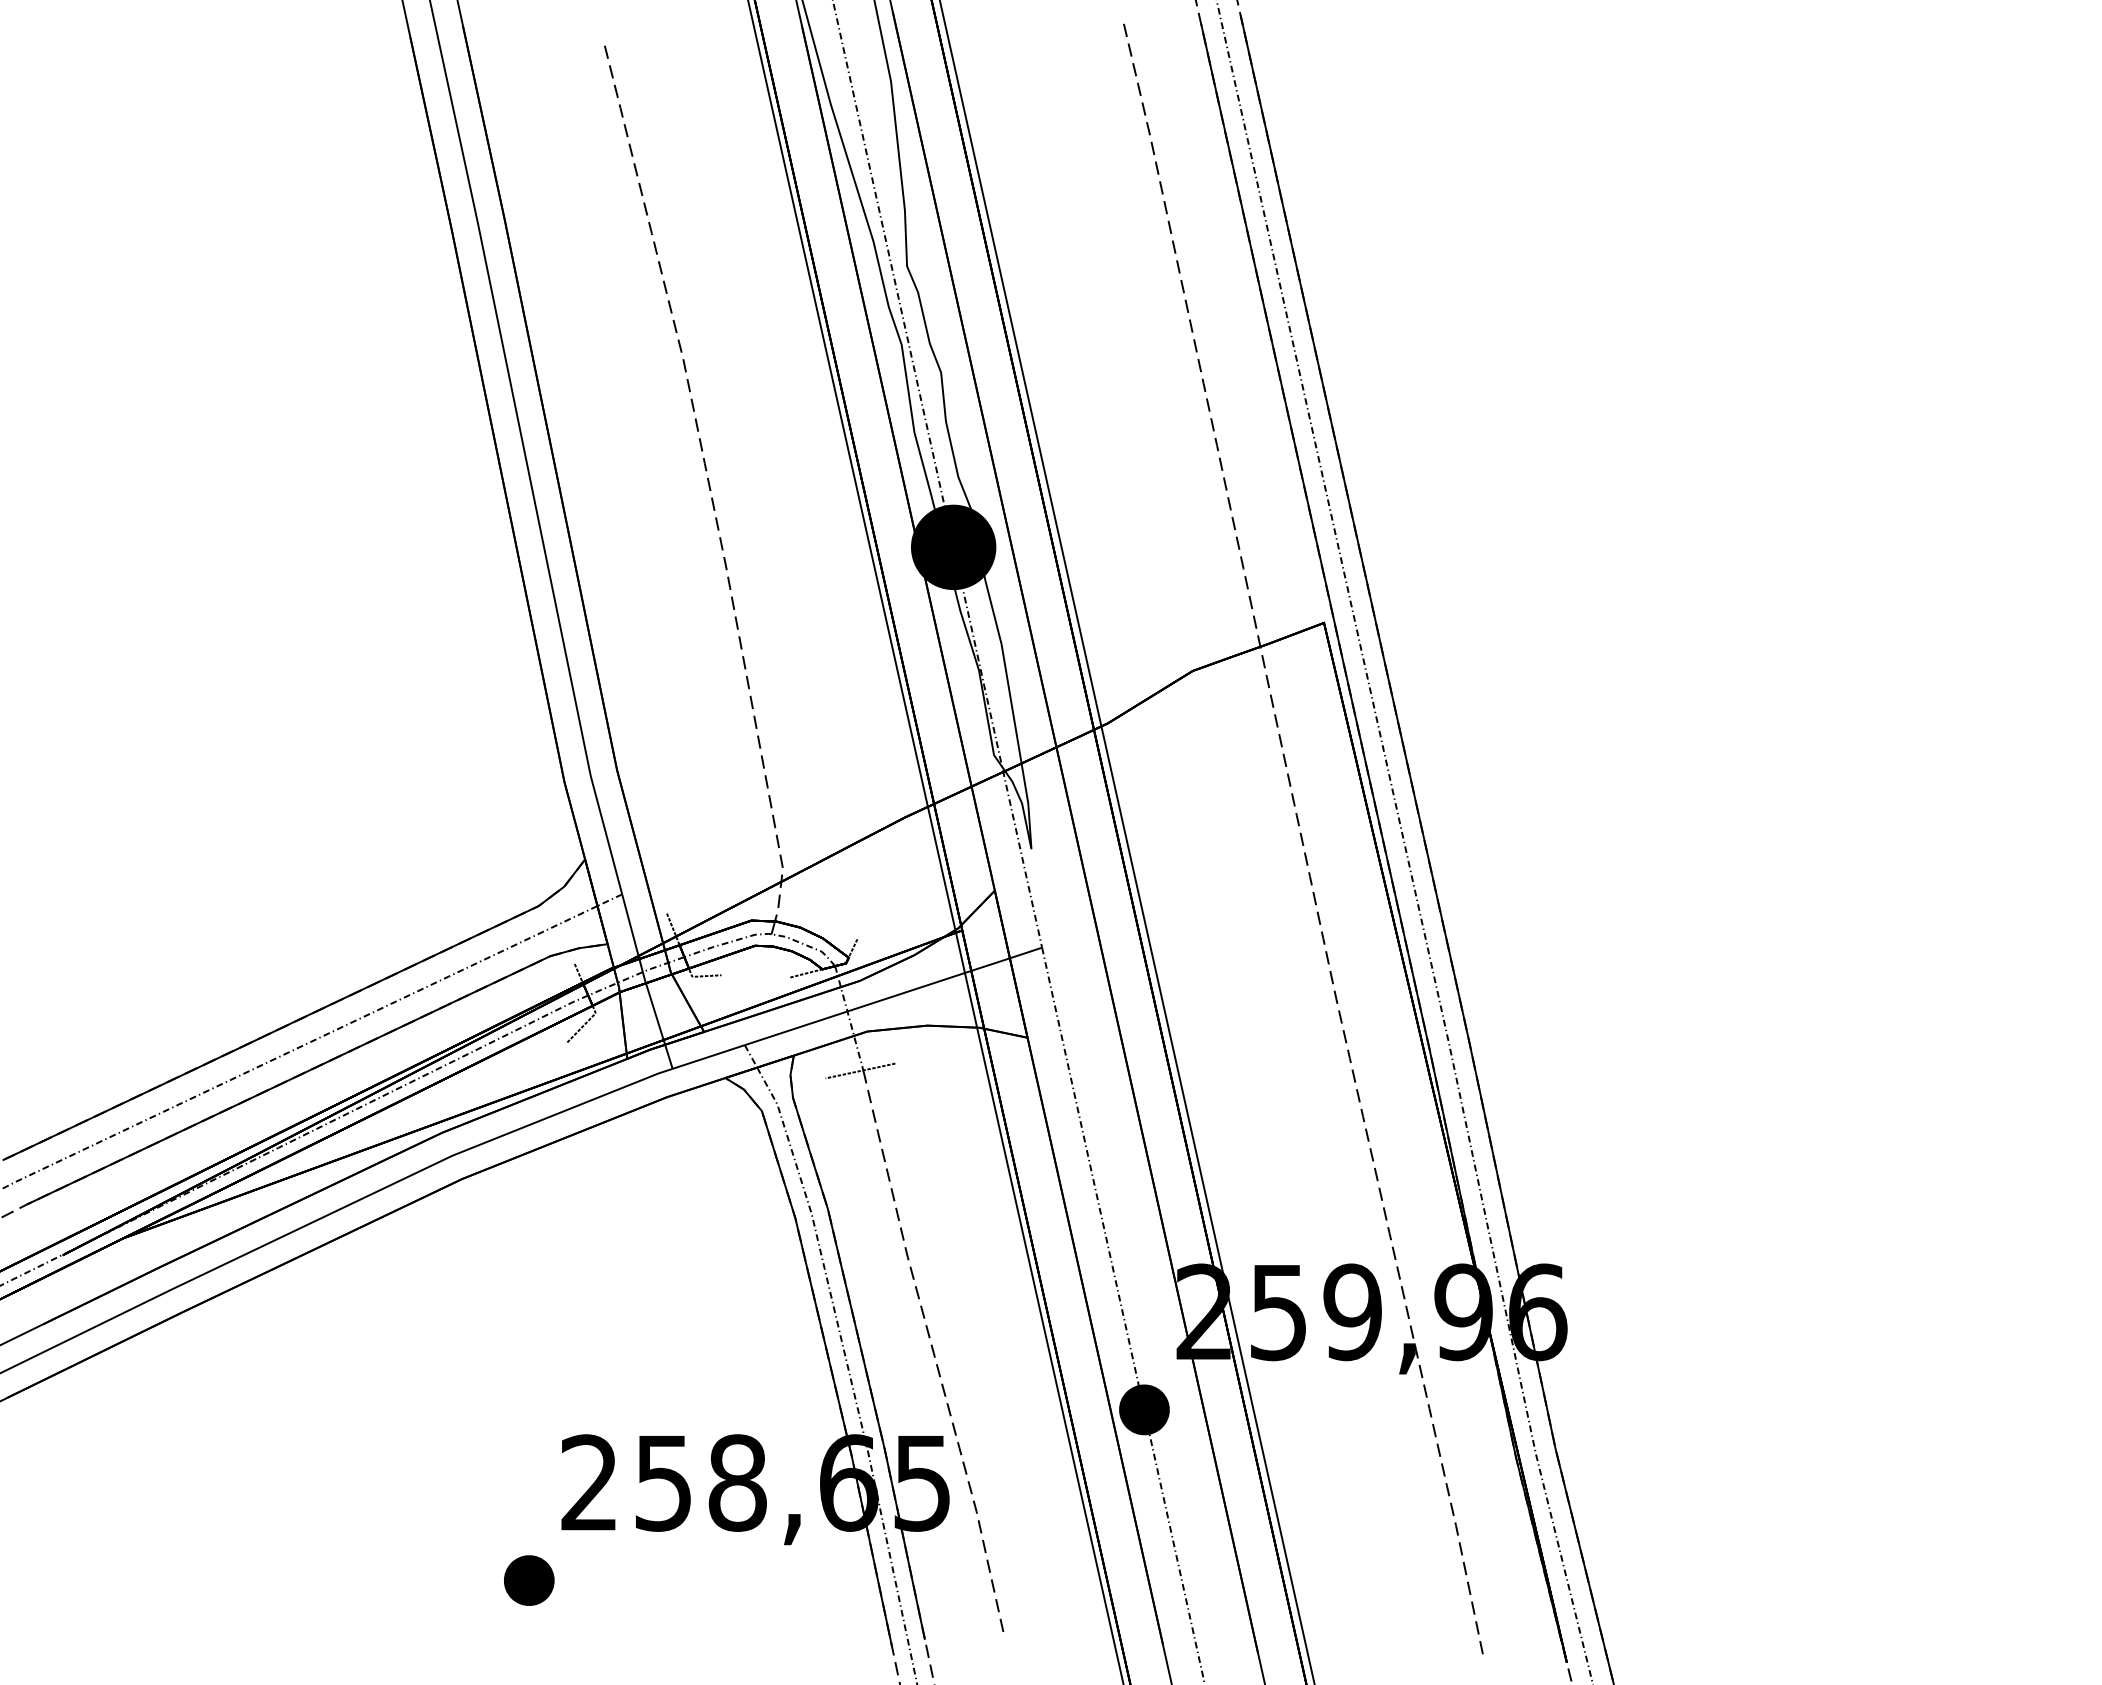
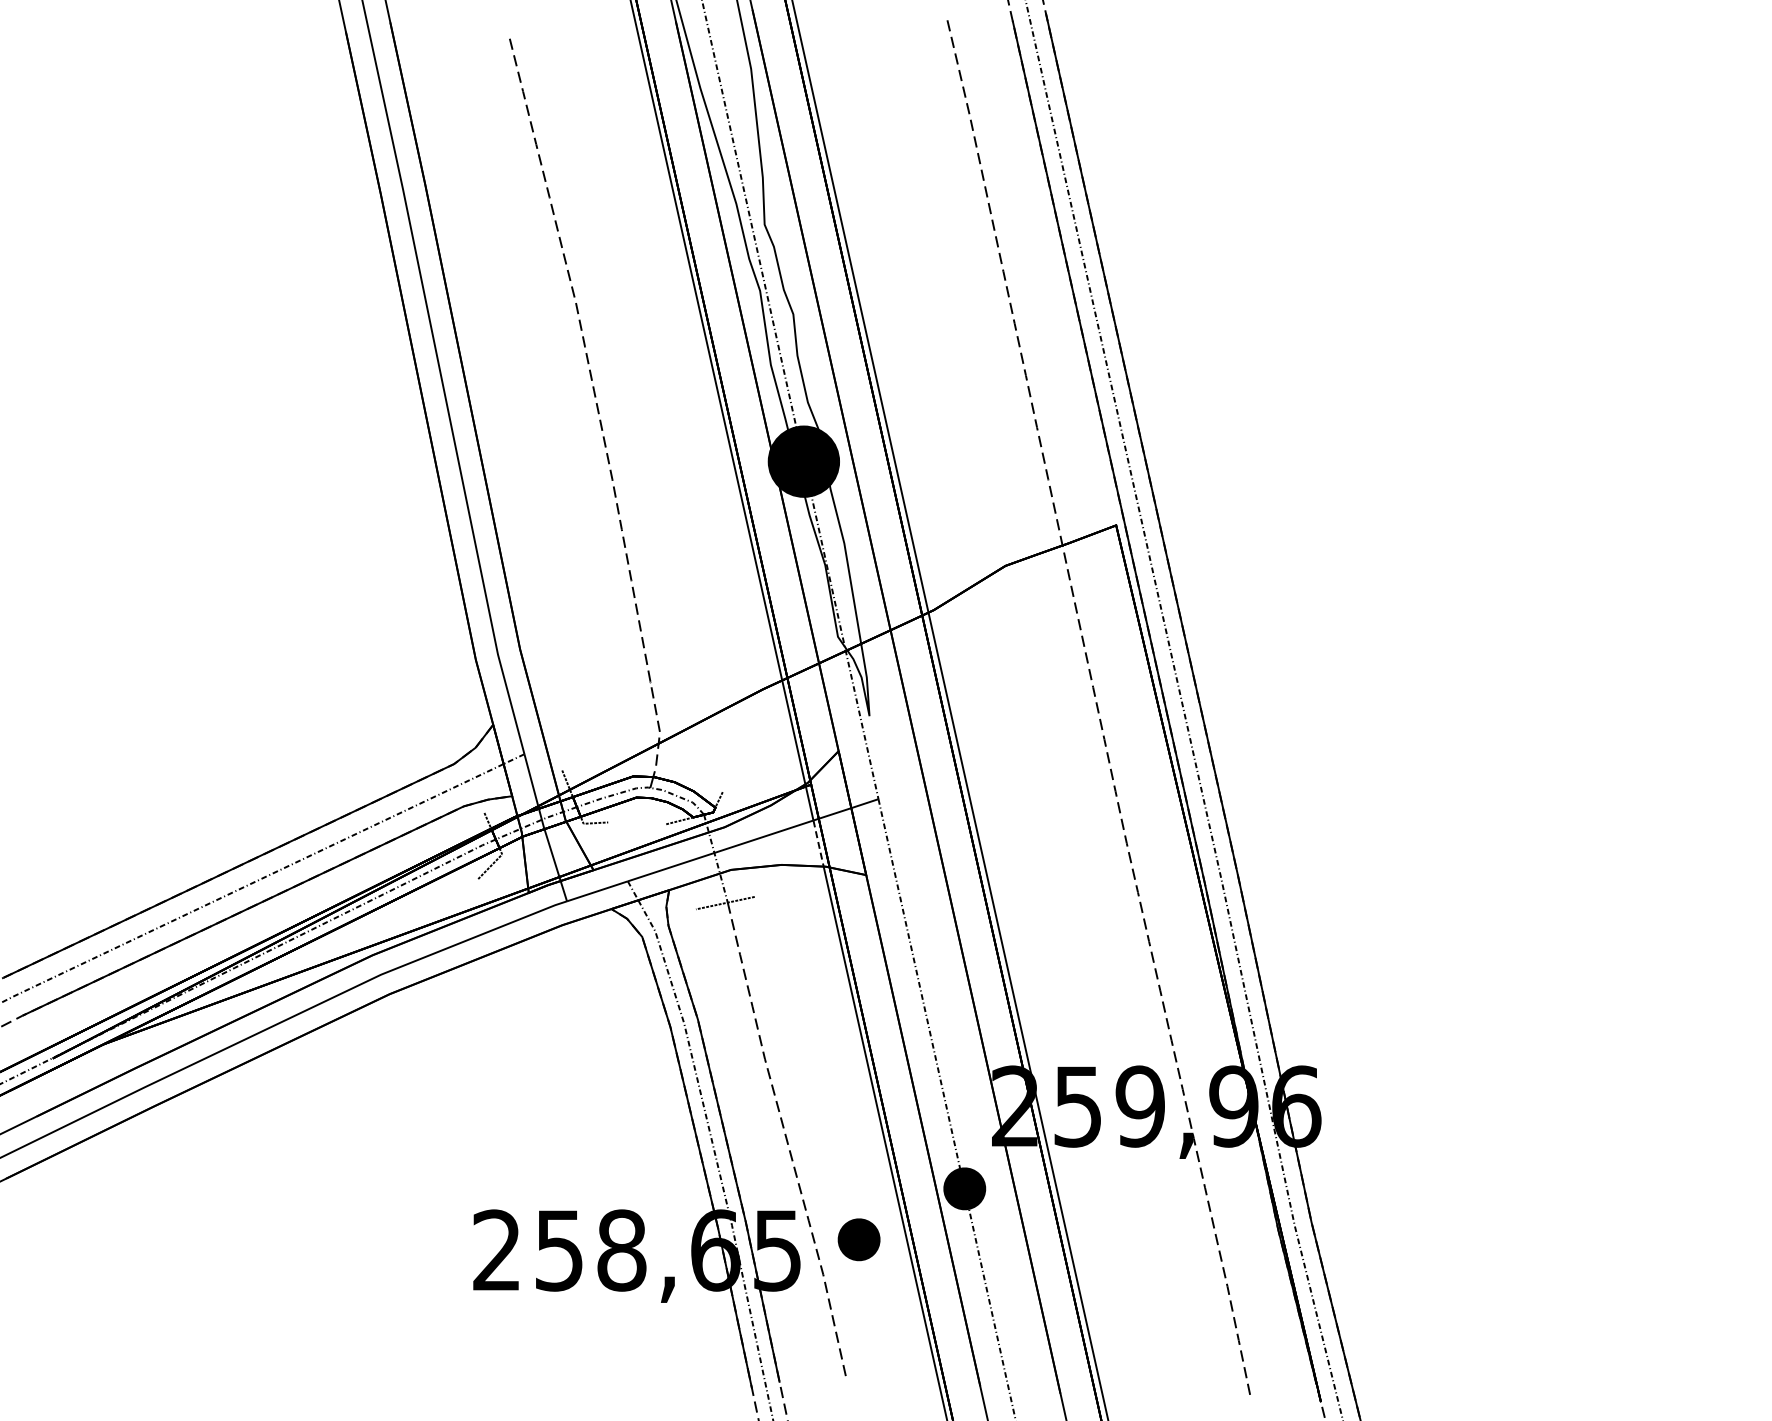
line: (970, 1000) -> (818, 843), solid -> dashed
part: (528, 1580) -> (858, 1239), moved

